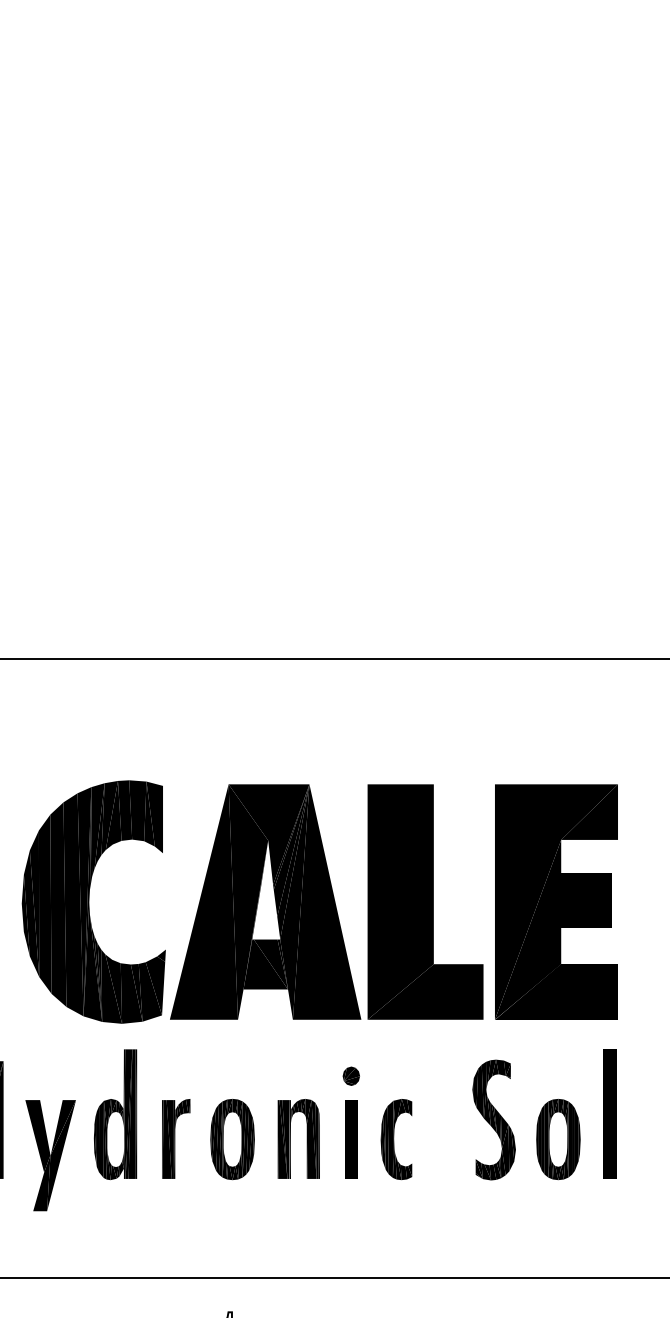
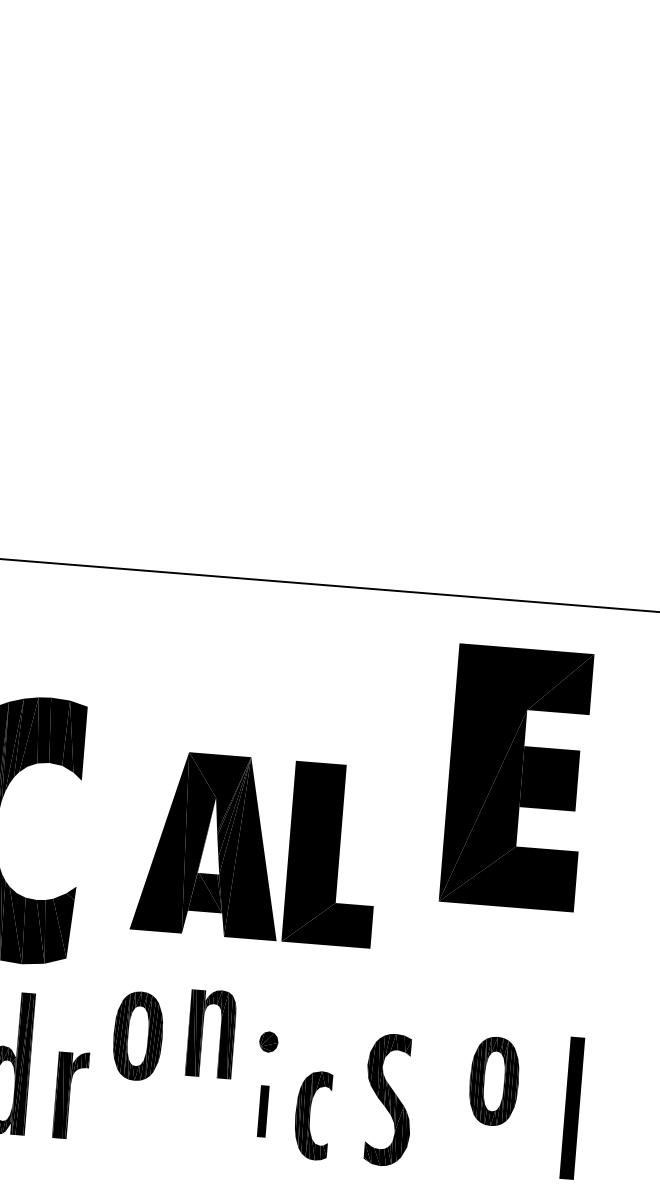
part: (326, 901) -> (256, 848), size x0.7
part: (556, 901) -> (516, 777), moved
part: (609, 1113) -> (571, 1107), moved
part: (493, 1119) -> (388, 1099), moved
part: (290, 1138) -> (202, 1032), moved
part: (232, 1139) -> (138, 1036), moved
part: (351, 1139) -> (263, 1111), size x0.6
part: (558, 1139) -> (494, 1081), moved

